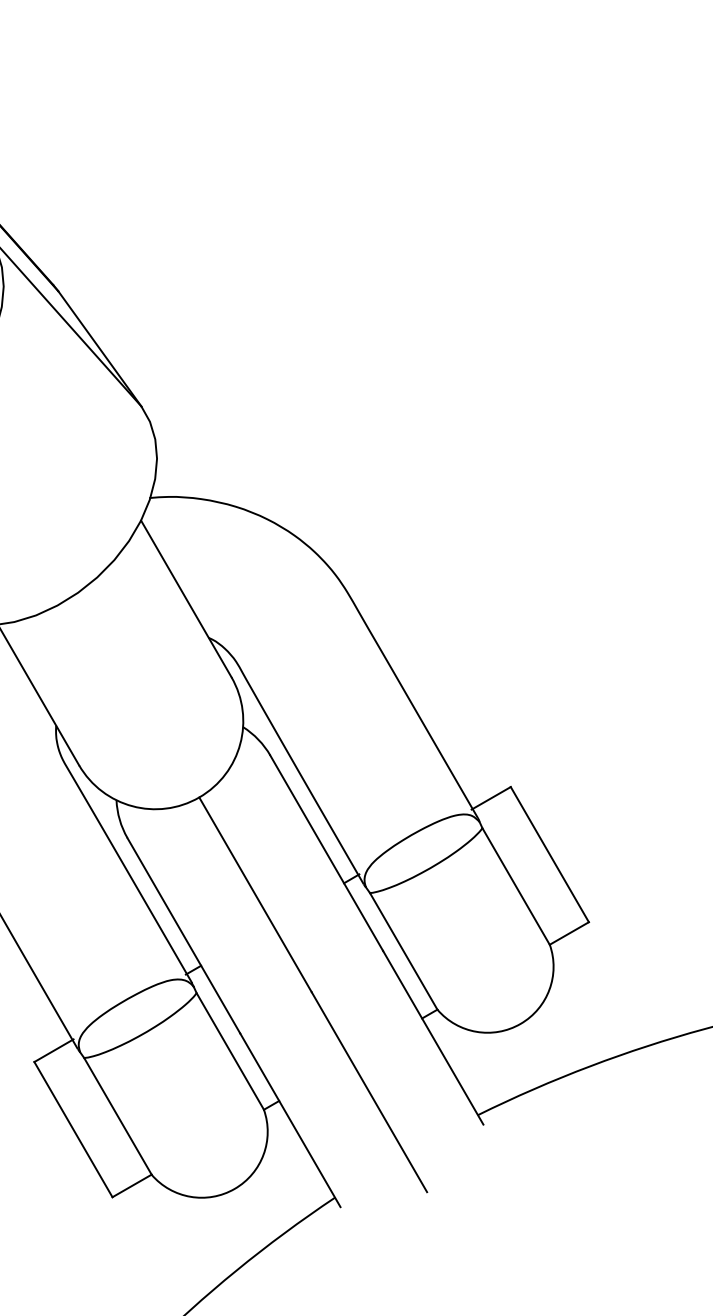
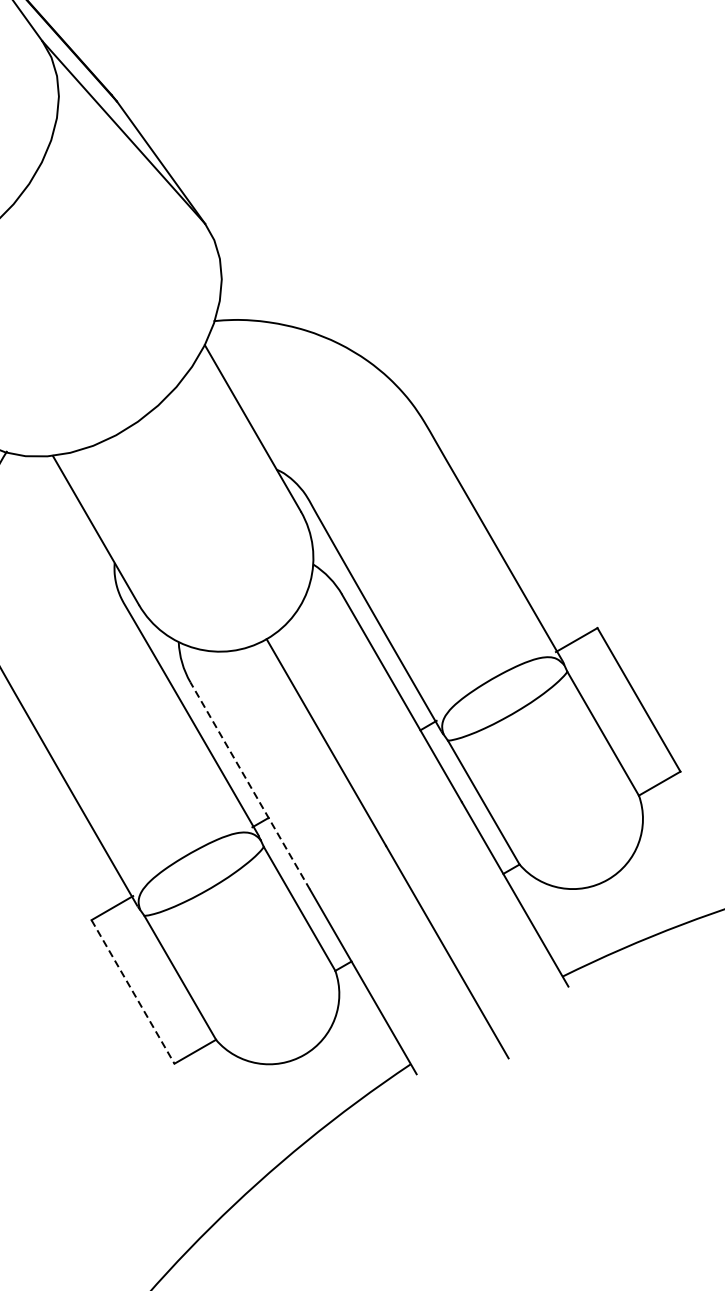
line: (183, 935) -> (249, 785), solid -> dashed
line: (73, 1130) -> (133, 992), solid -> dashed

